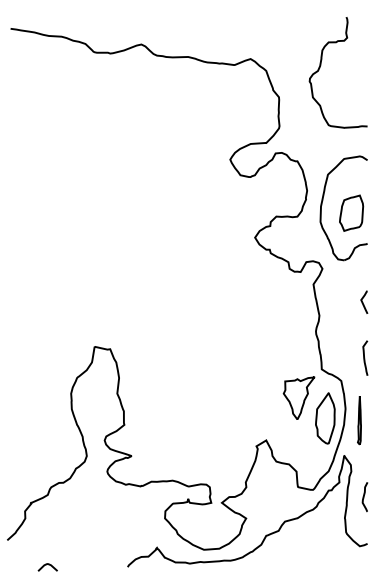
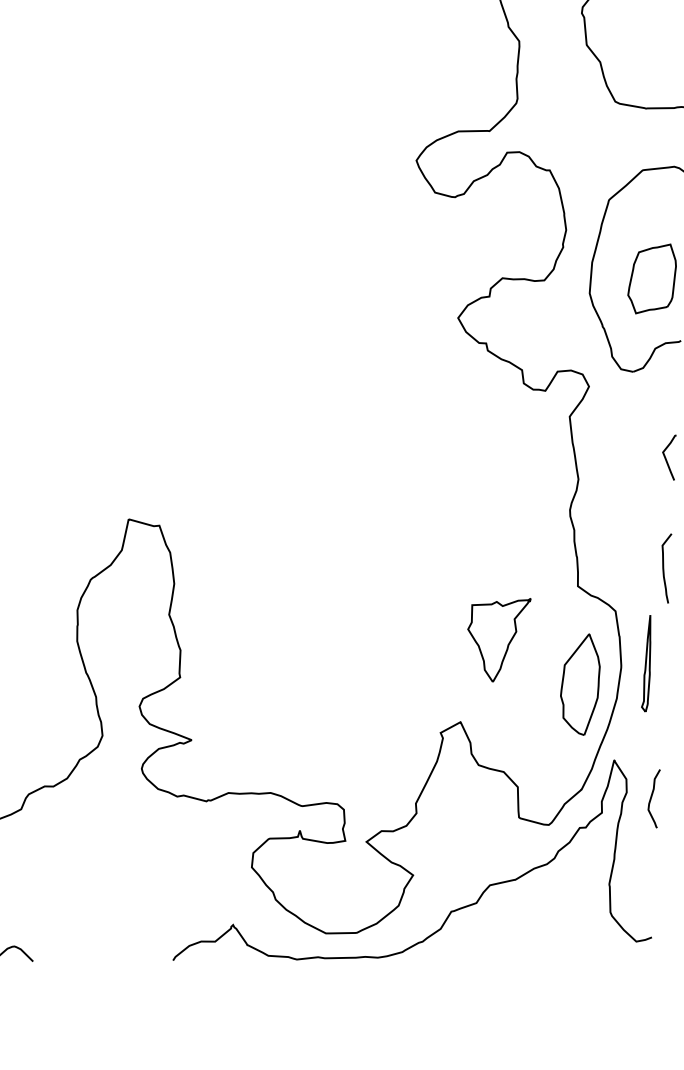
part: (298, 397) -> (497, 638), moved
line: (359, 420) -> (647, 663), moved
curve: (364, 497) -> (652, 799), moved

